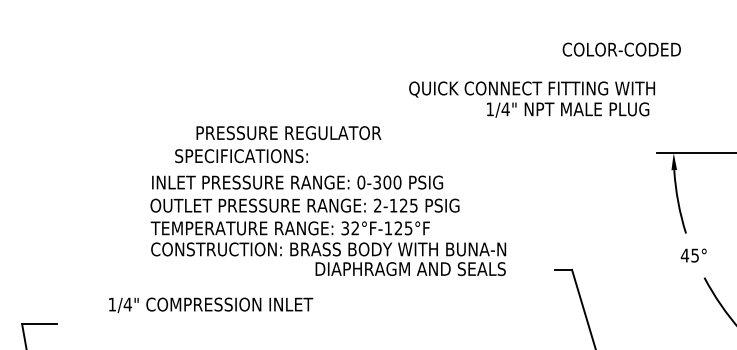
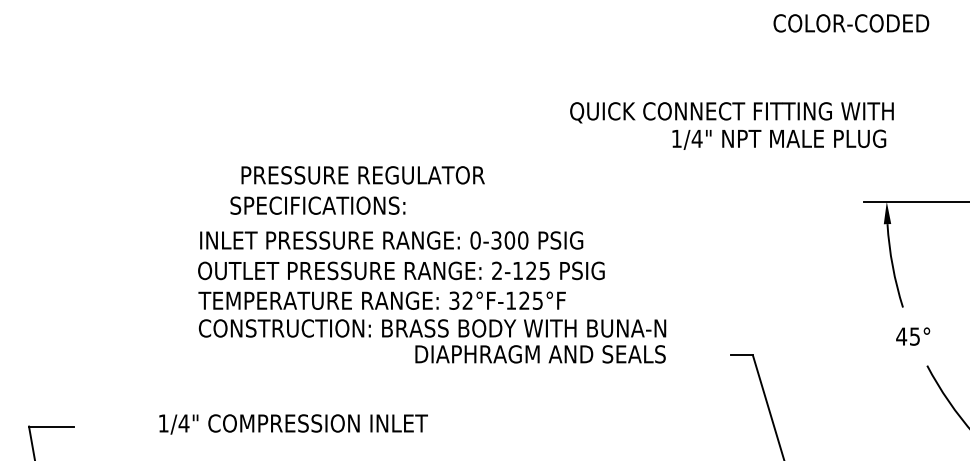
text: (621, 49) -> (850, 23), moved
text: (531, 99) -> (731, 125), moved
text: (288, 133) -> (362, 175), moved
text: (211, 304) -> (294, 423), moved

